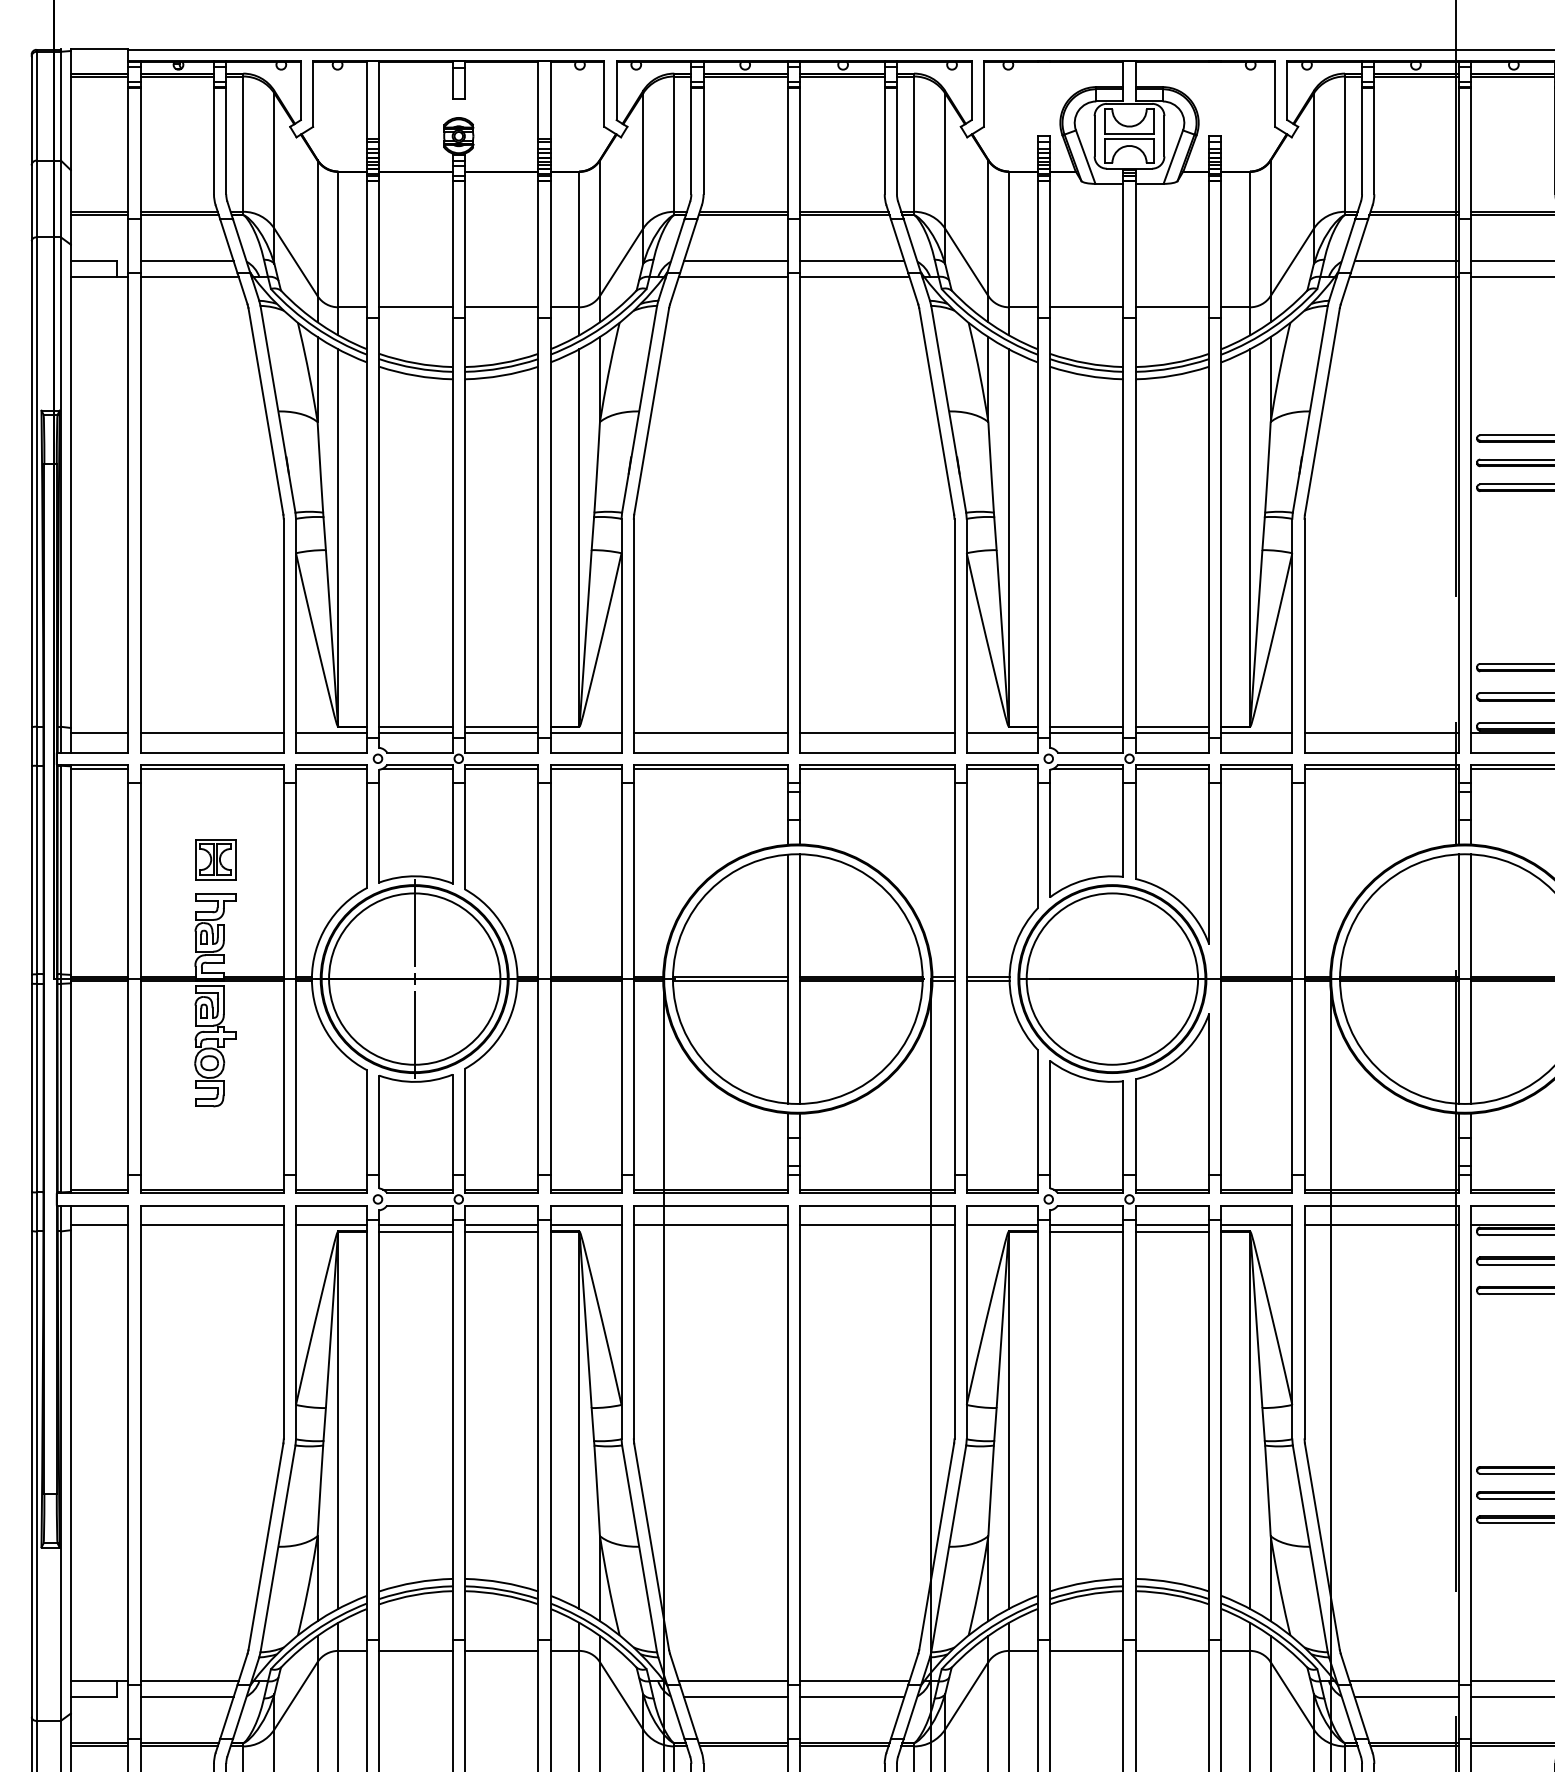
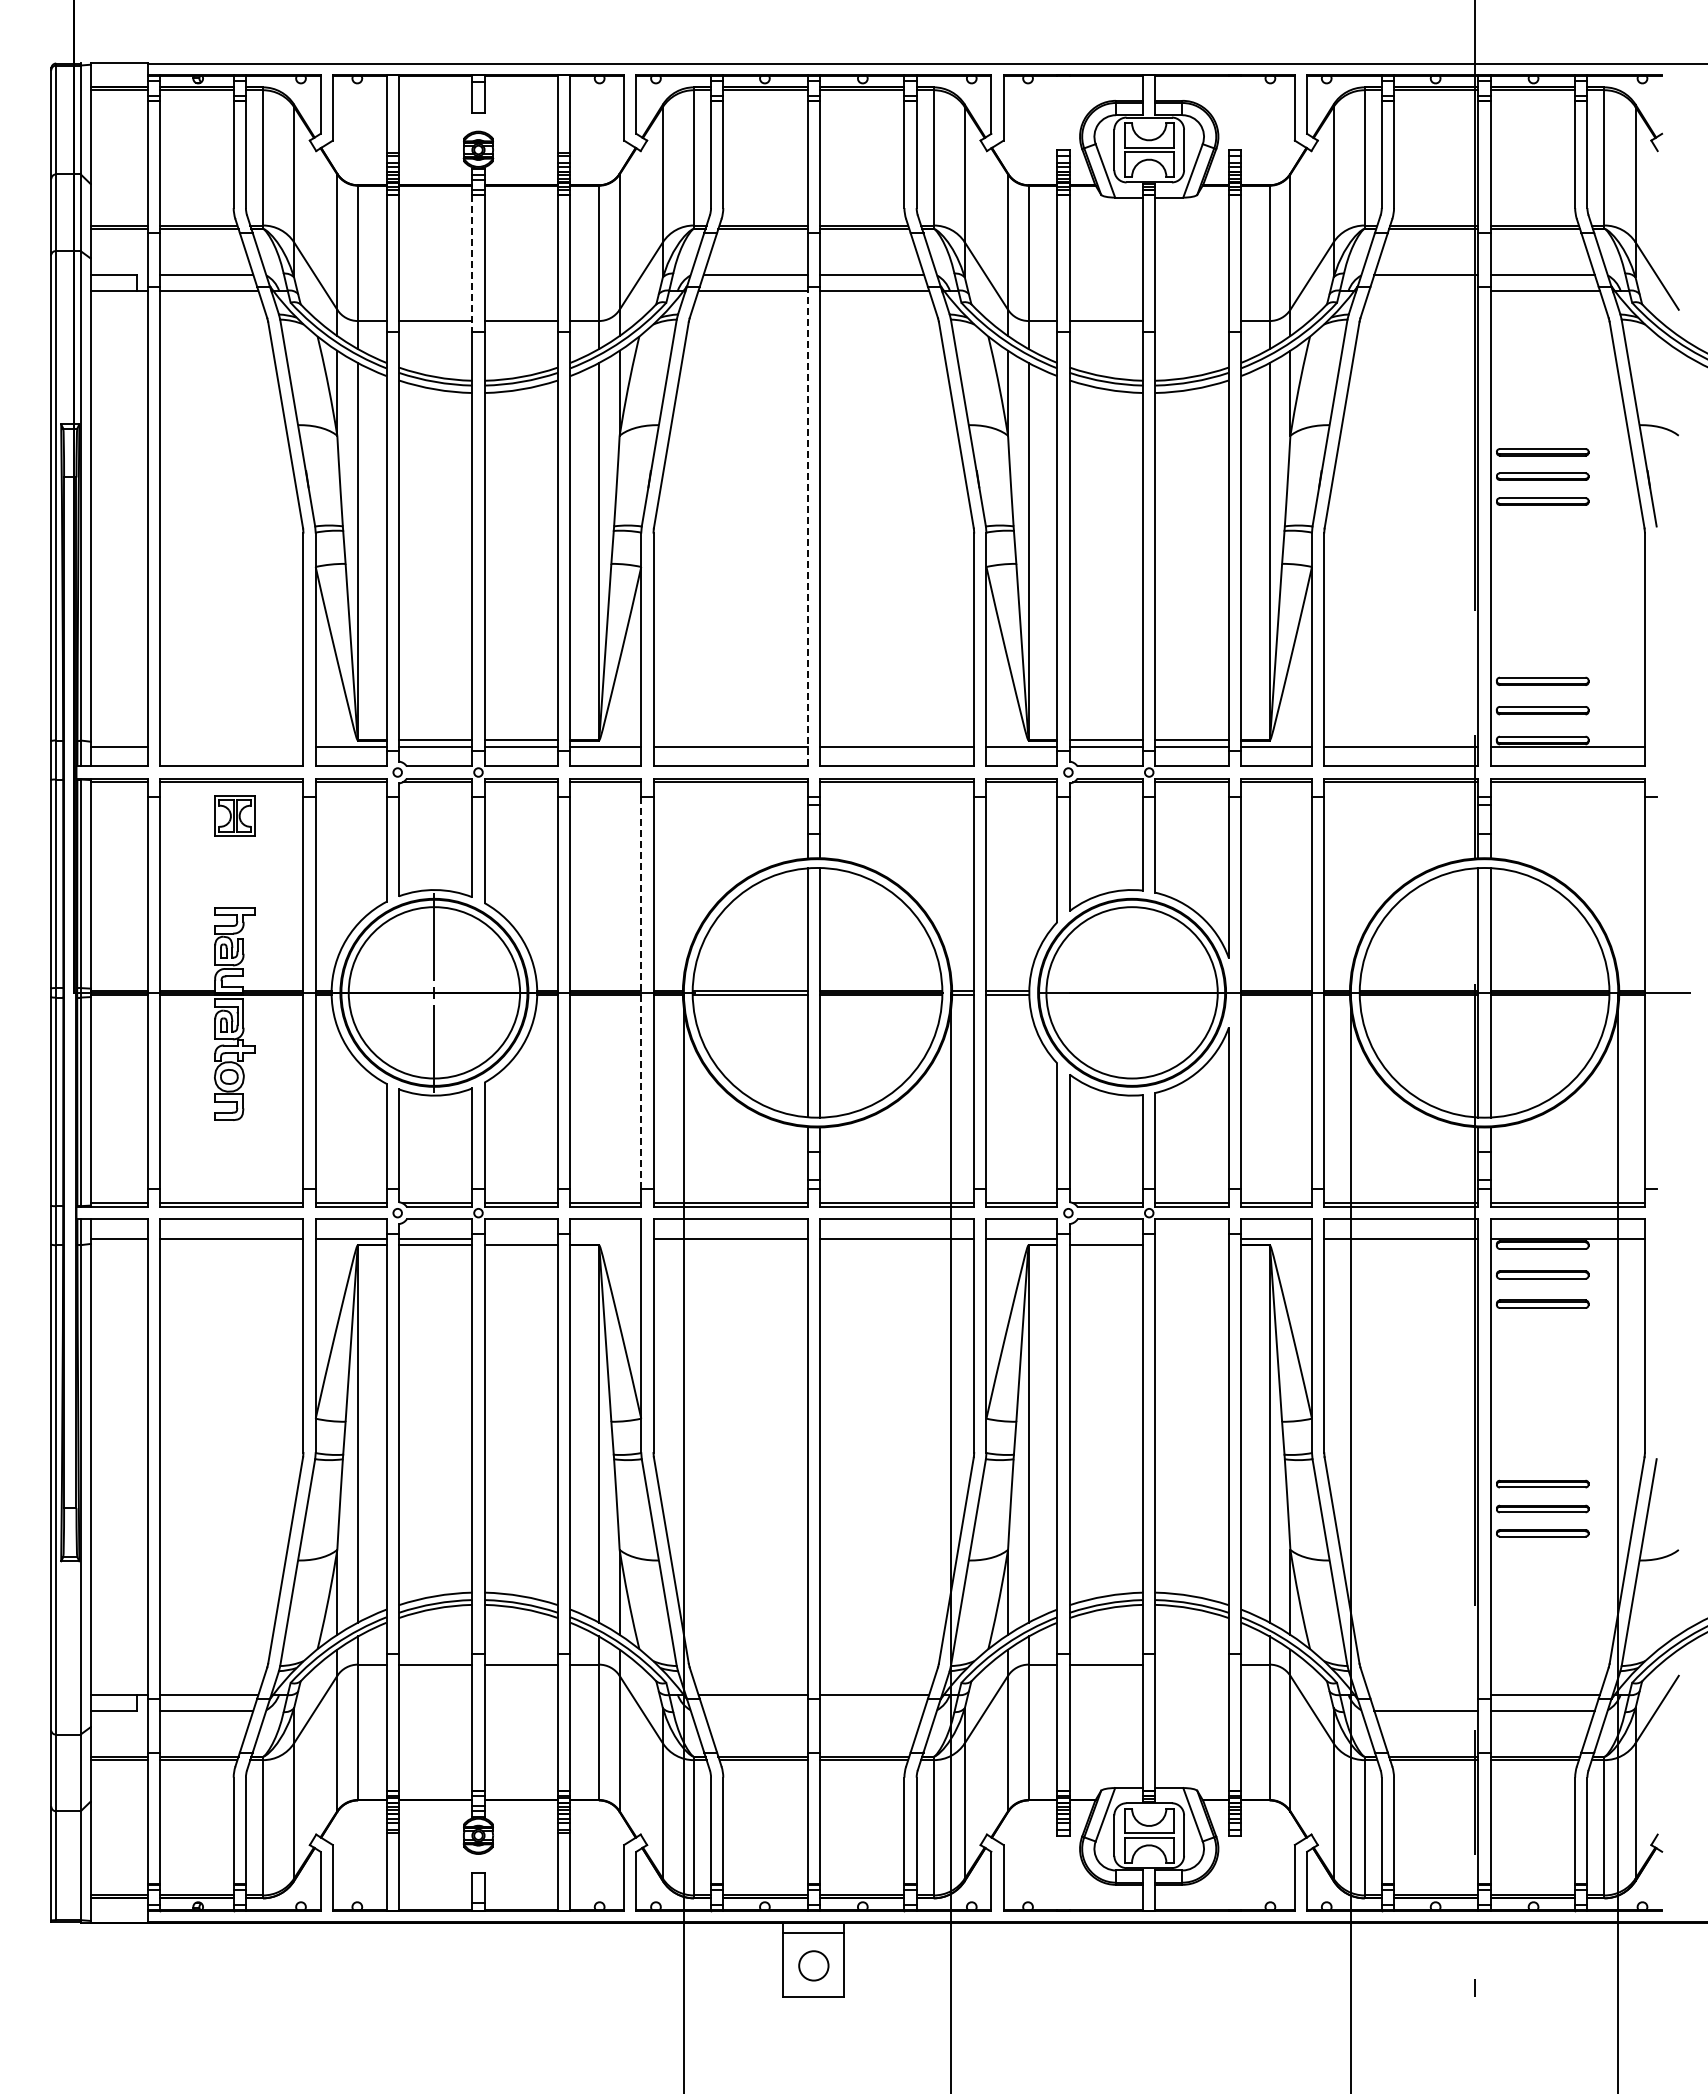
line: (452, 249) -> (472, 263), solid -> dashed
line: (1403, 276) -> (1423, 290), removed
line: (1171, 307) -> (1191, 321), removed
line: (787, 512) -> (807, 526), solid -> dashed
line: (211, 733) -> (231, 747), removed
part: (214, 858) -> (234, 815), moved
line: (621, 978) -> (641, 992), solid -> dashed
line: (501, 1224) -> (521, 1238), removed
line: (585, 1224) -> (605, 1238), removed
line: (1086, 1224) -> (1106, 1238), removed
line: (1171, 1224) -> (1191, 1238), removed
line: (1171, 1231) -> (1191, 1245), removed
line: (1171, 1650) -> (1191, 1664), removed
line: (1403, 1681) -> (1423, 1695), removed
line: (735, 1696) -> (755, 1710), removed
line: (851, 1696) -> (871, 1710), removed

